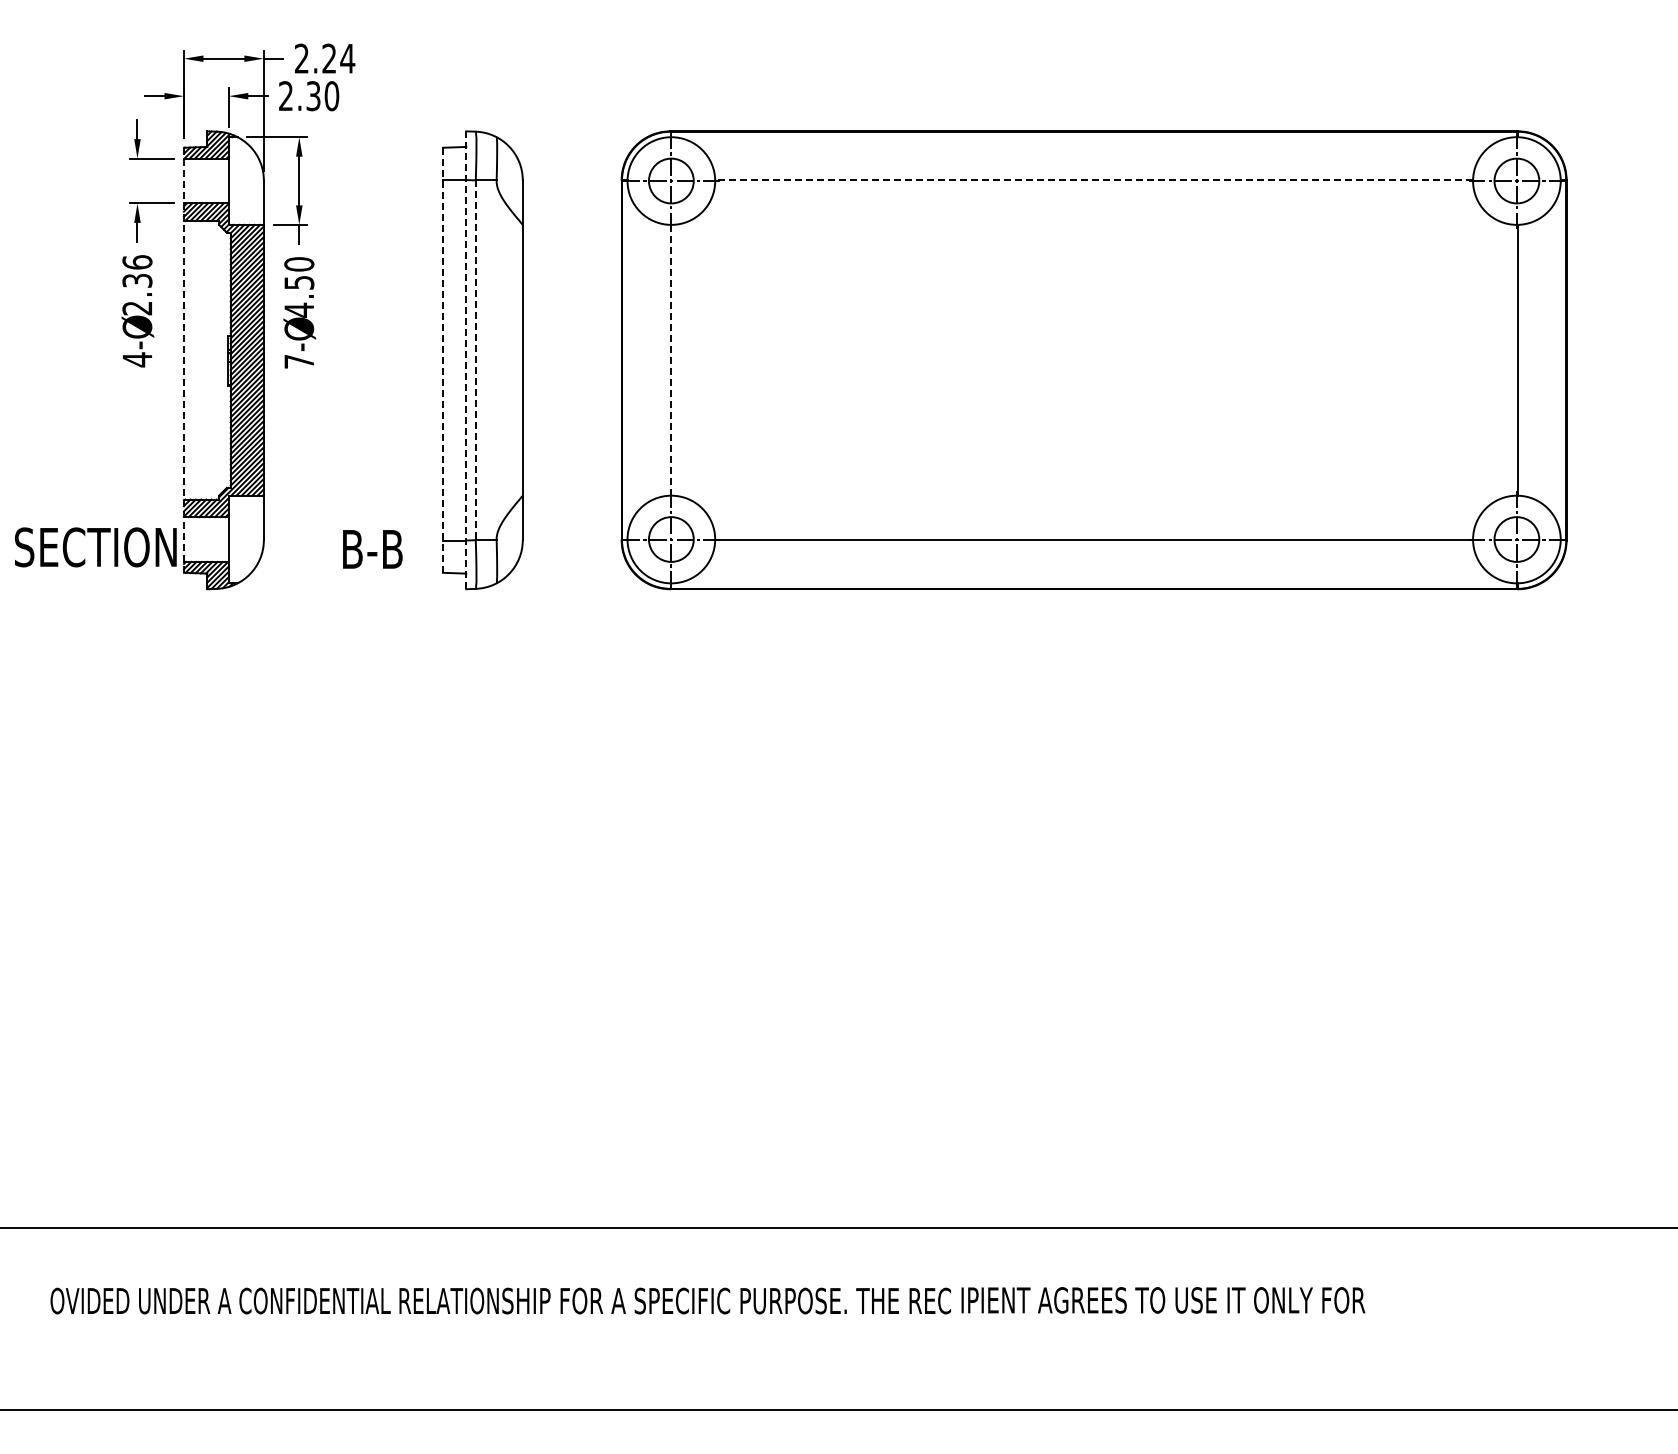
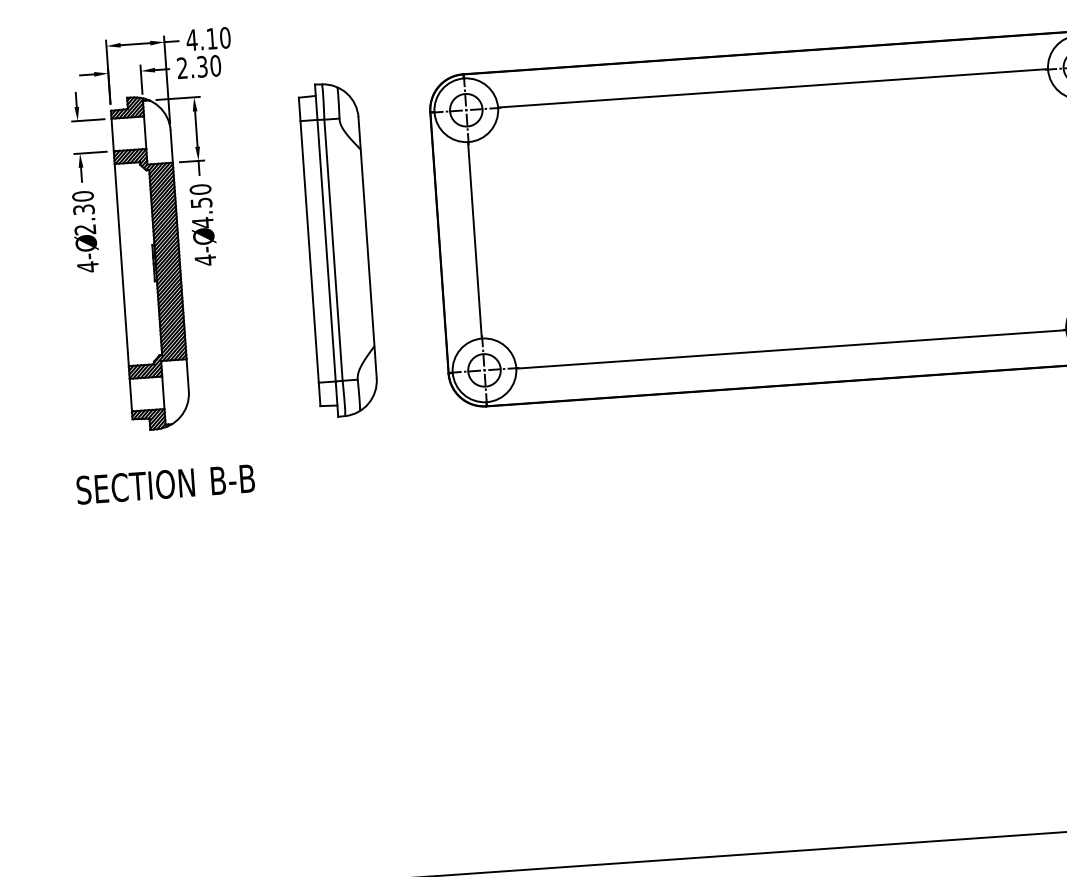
text: (324, 58) -> (208, 38), 2.24 -> 4.10
line: (1094, 180) -> (773, 88), dashed -> solid
text: (137, 262) -> (83, 196), 2.36 -> 2.30
line: (184, 360) -> (122, 265), dashed -> solid
line: (442, 360) -> (309, 252), dashed -> solid
line: (466, 360) -> (326, 250), dashed -> solid
line: (475, 360) -> (333, 250), dashed -> solid
line: (670, 360) -> (474, 240), dashed -> solid
text: (298, 361) -> (204, 260), 7- -> 4-
text: (95, 547) -> (135, 486), moved
text: (372, 549) -> (232, 479), moved

